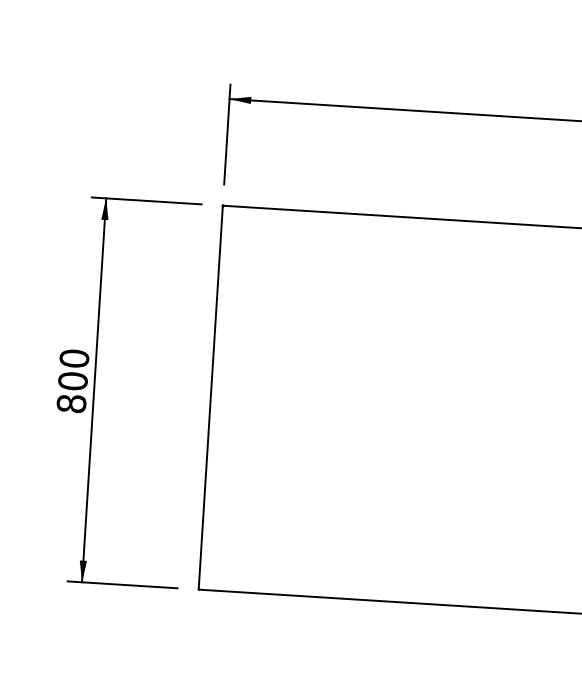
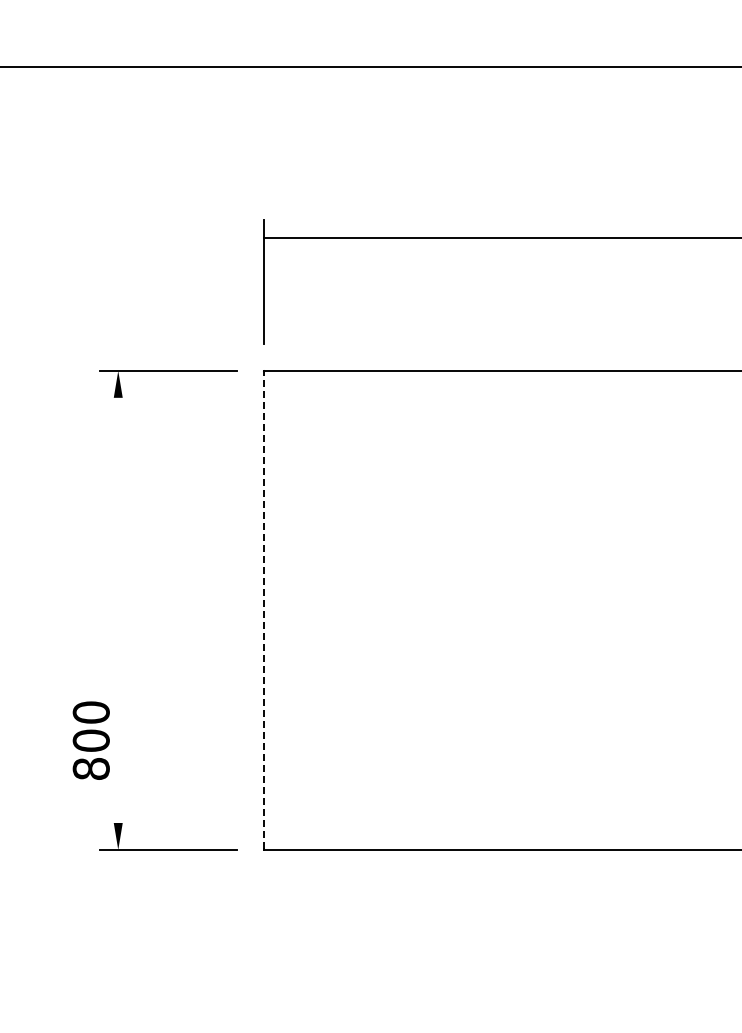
fill: (239, 99) -> (276, 237), removed
text: (72, 380) -> (90, 740), moved
line: (94, 389) -> (118, 609), removed
line: (210, 396) -> (263, 609), solid -> dashed

